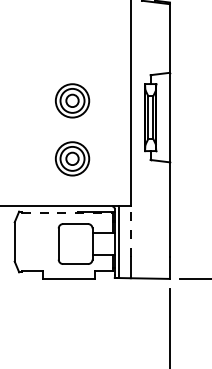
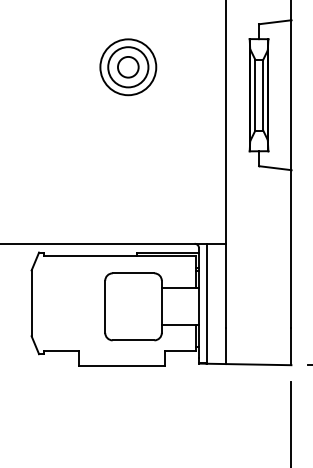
part: (72, 158) -> (128, 163), removed
line: (67, 213) -> (119, 255), dashed -> solid
line: (130, 231) -> (225, 285), dashed -> solid

